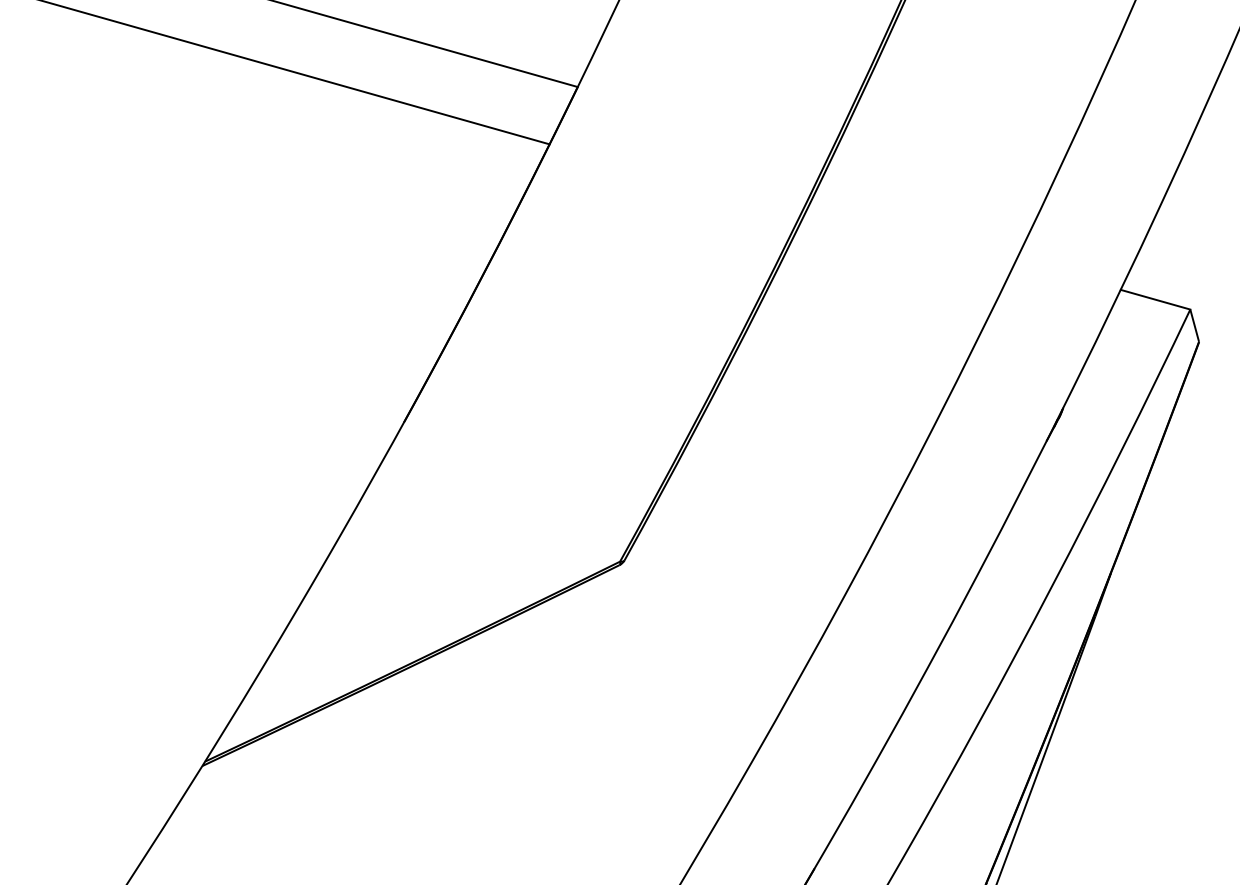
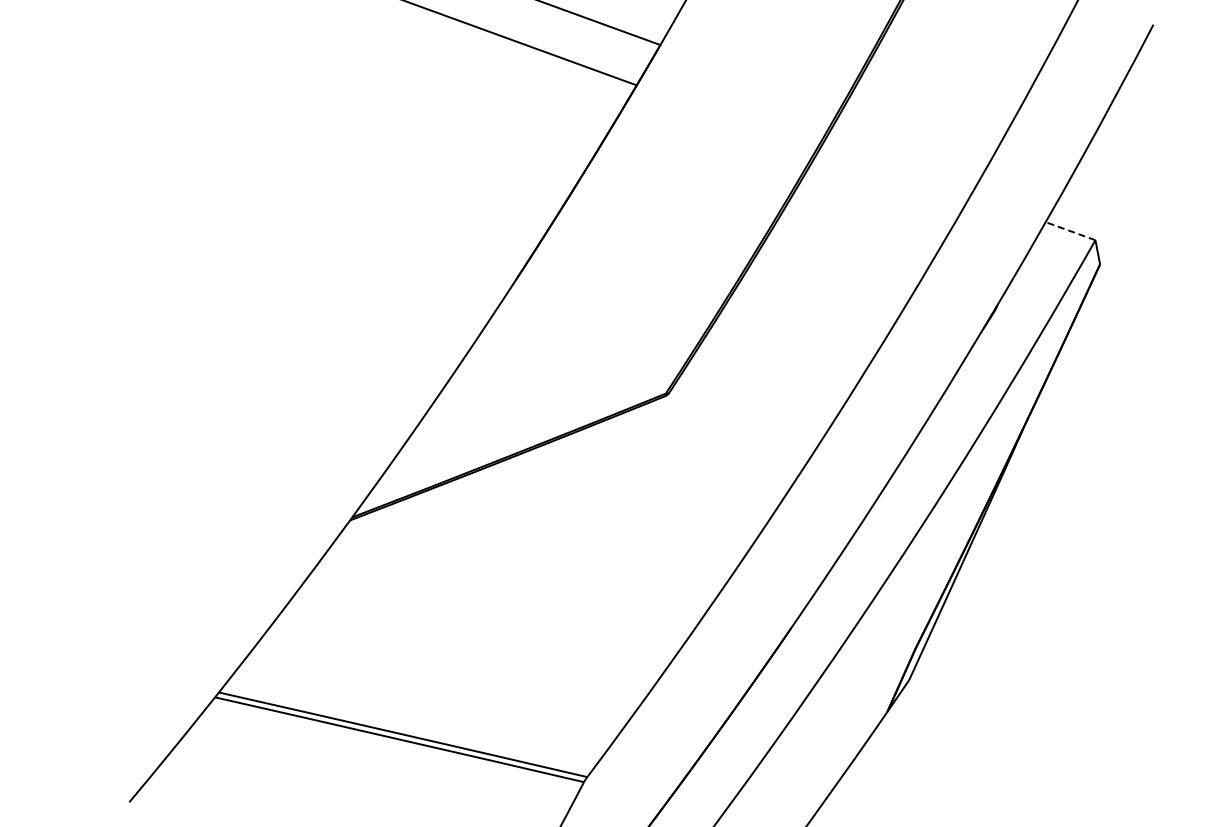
line: (1155, 300) -> (1070, 231), solid -> dashed

